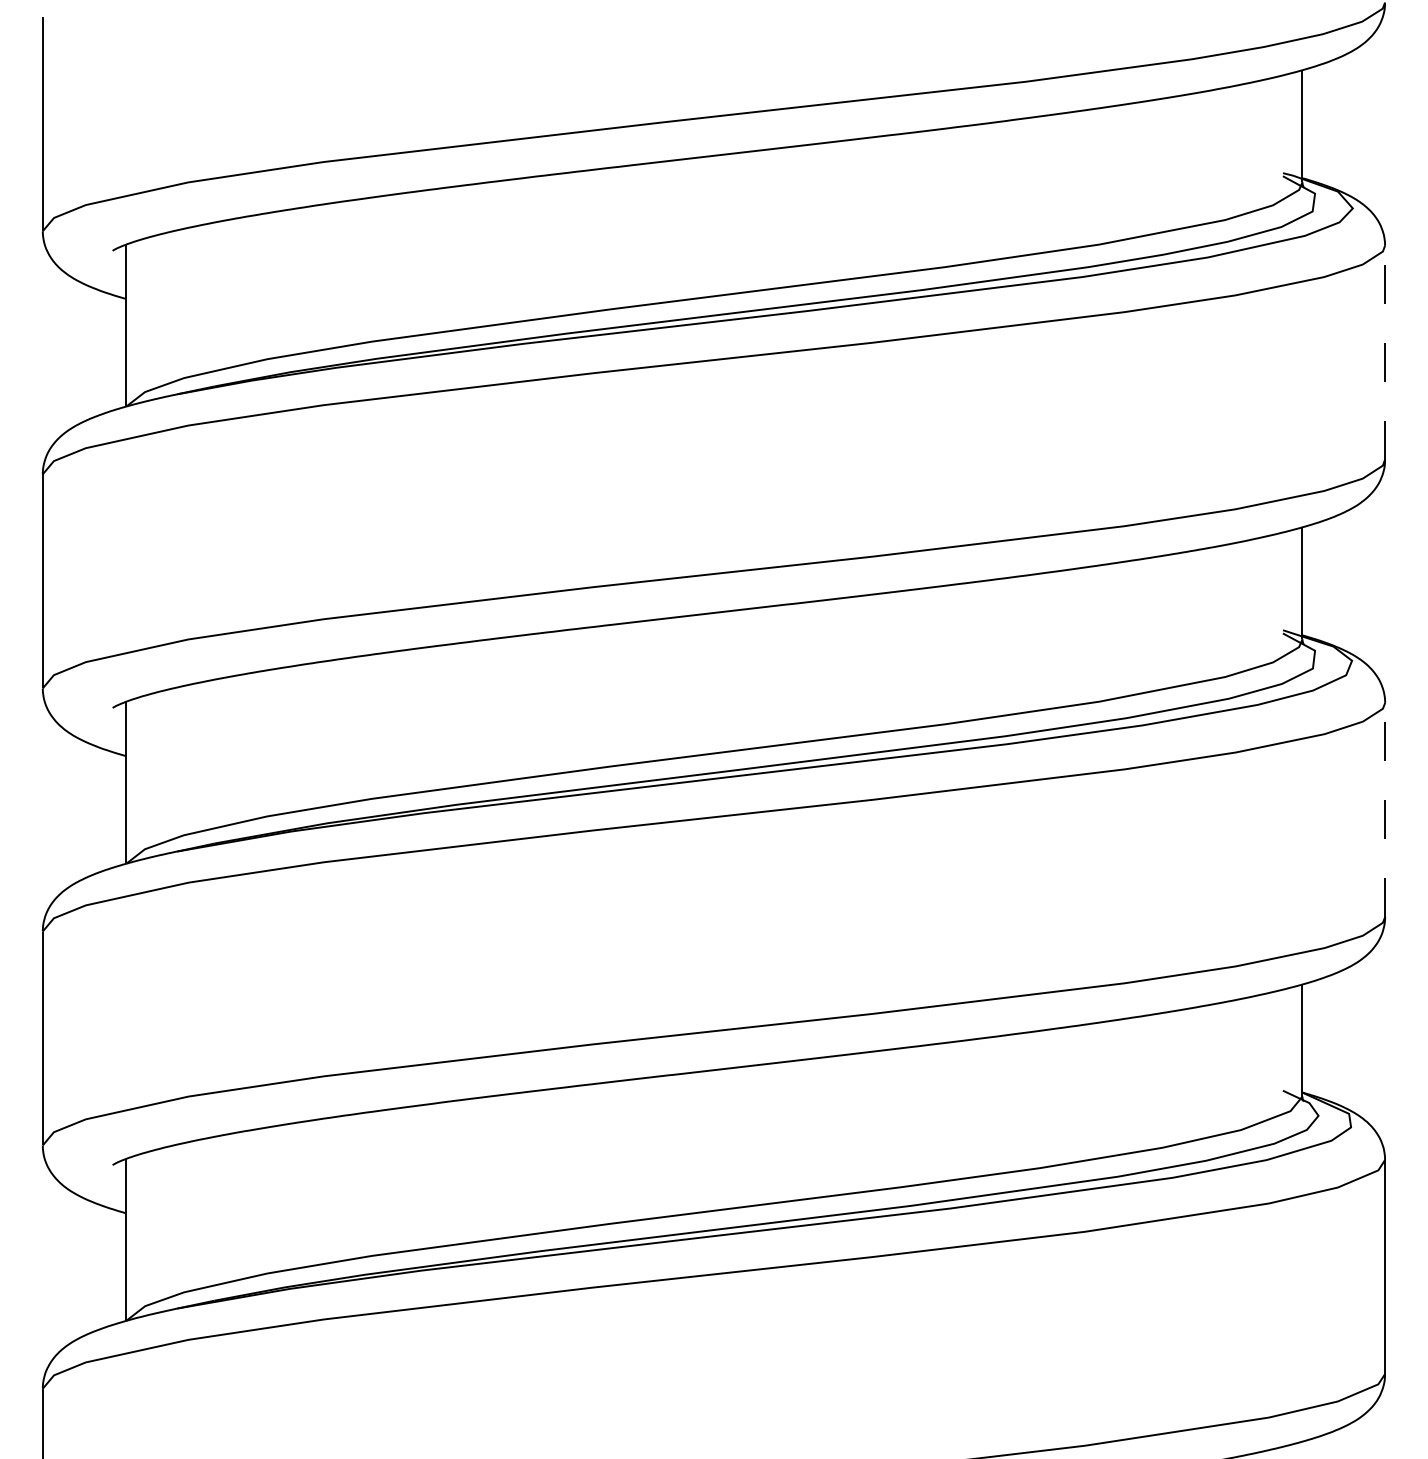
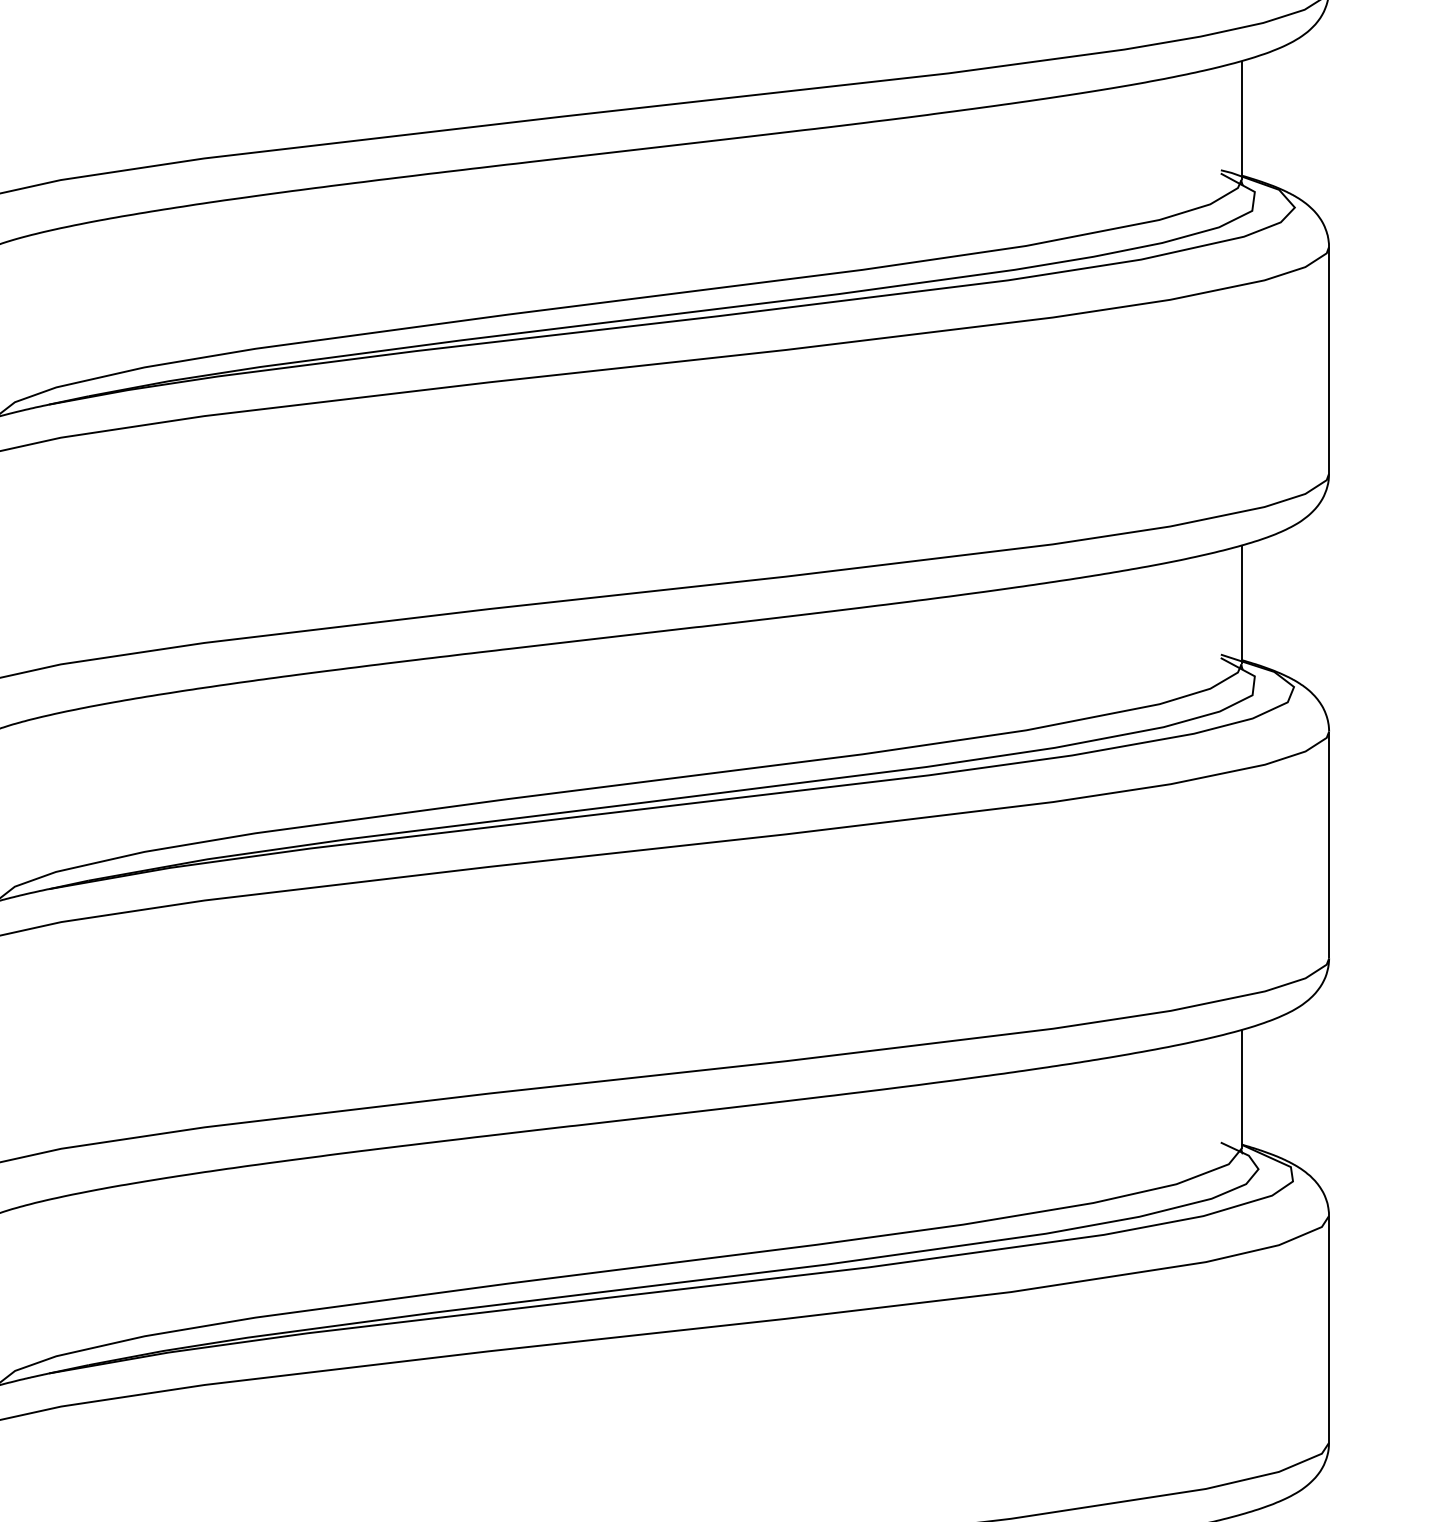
line: (1385, 352) -> (1329, 360), dashed -> solid
line: (1385, 809) -> (1329, 844), dashed -> solid

